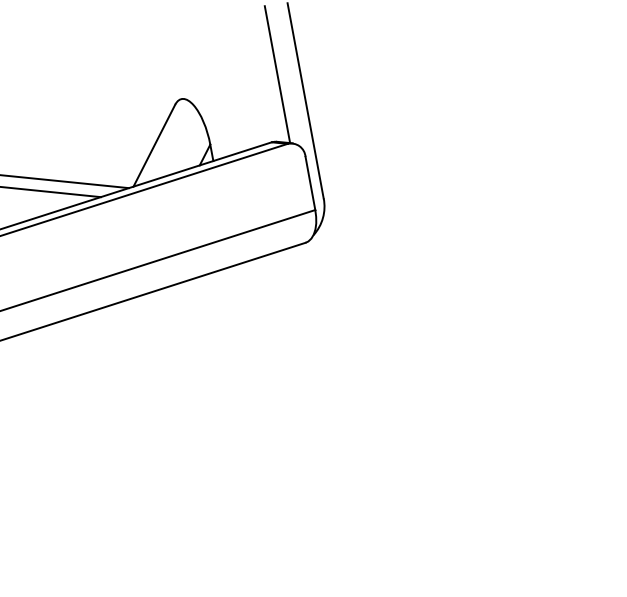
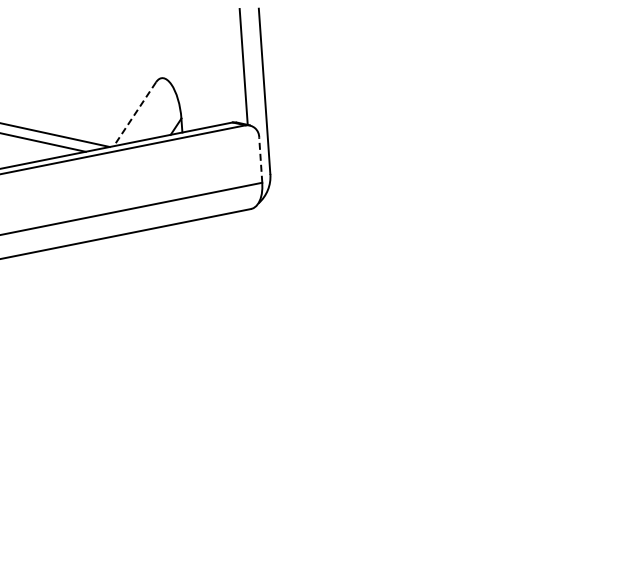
line: (153, 146) -> (134, 114), solid -> dashed
line: (310, 183) -> (260, 160), solid -> dashed

